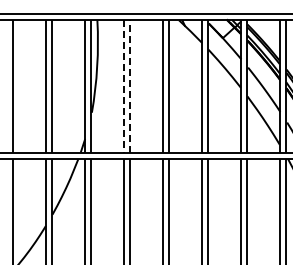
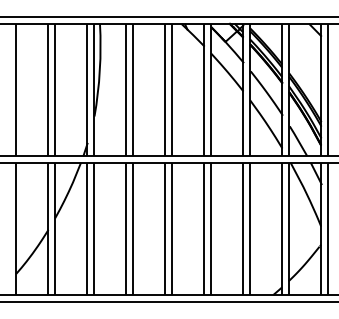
line: (129, 85) -> (132, 89), dashed -> solid
line: (123, 86) -> (126, 90), dashed -> solid

